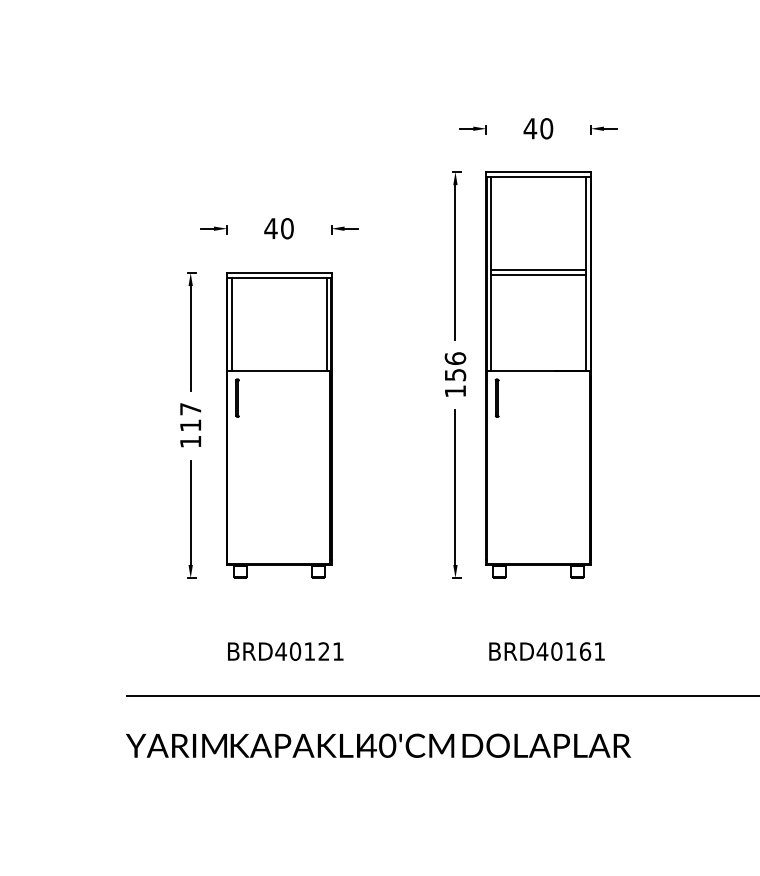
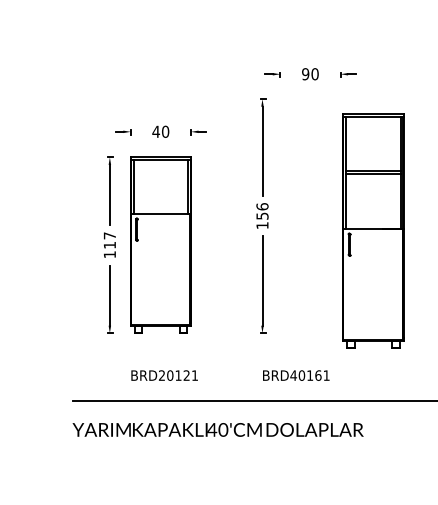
text: (530, 129) -> (305, 74), 40 -> 90
part: (538, 373) -> (373, 230), moved
text: (280, 651) -> (161, 375), BRD40121 -> BRD20121
text: (547, 651) -> (296, 375), moved

